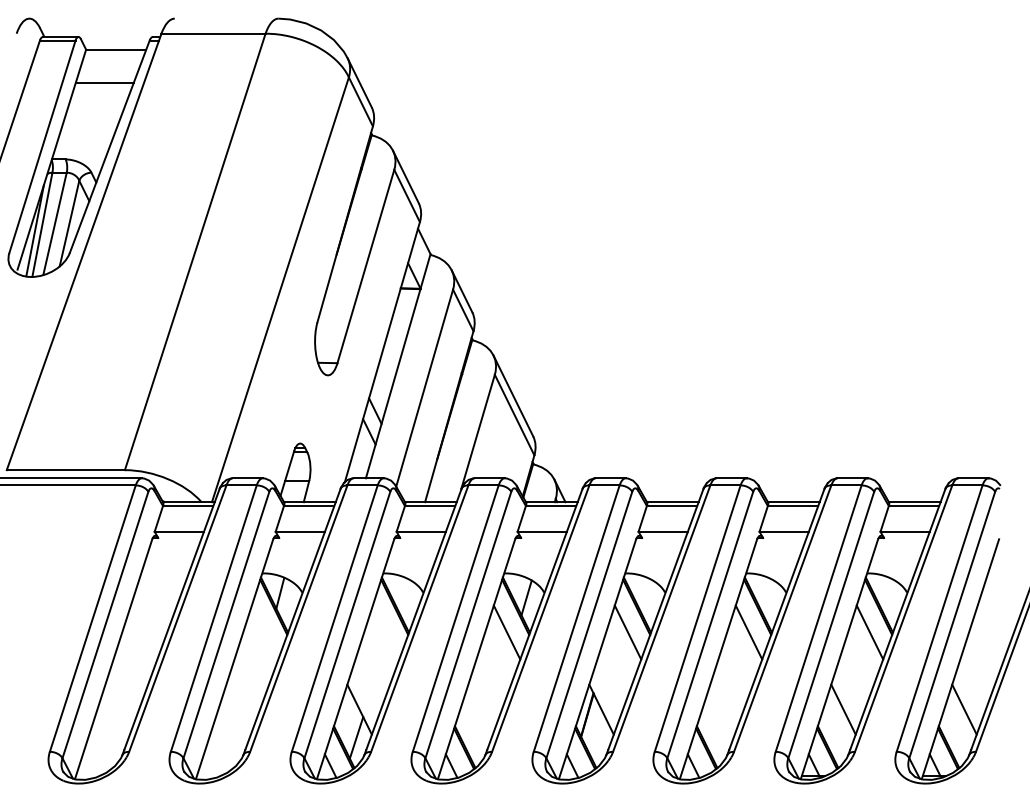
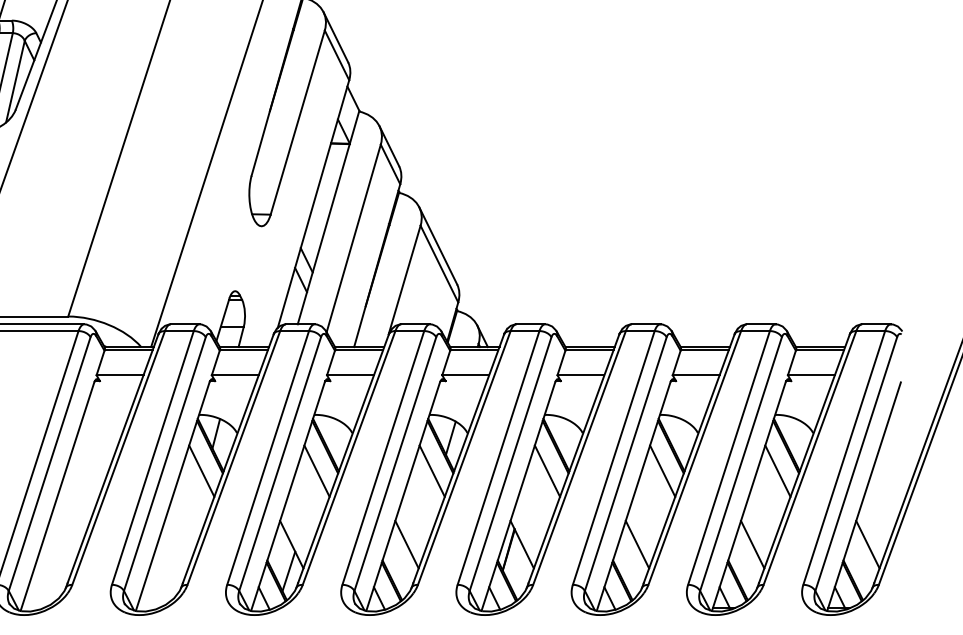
line: (264, 632) -> (201, 471), added
line: (385, 632) -> (316, 471), added
line: (480, 709) -> (406, 544), added
line: (722, 709) -> (637, 544), added

